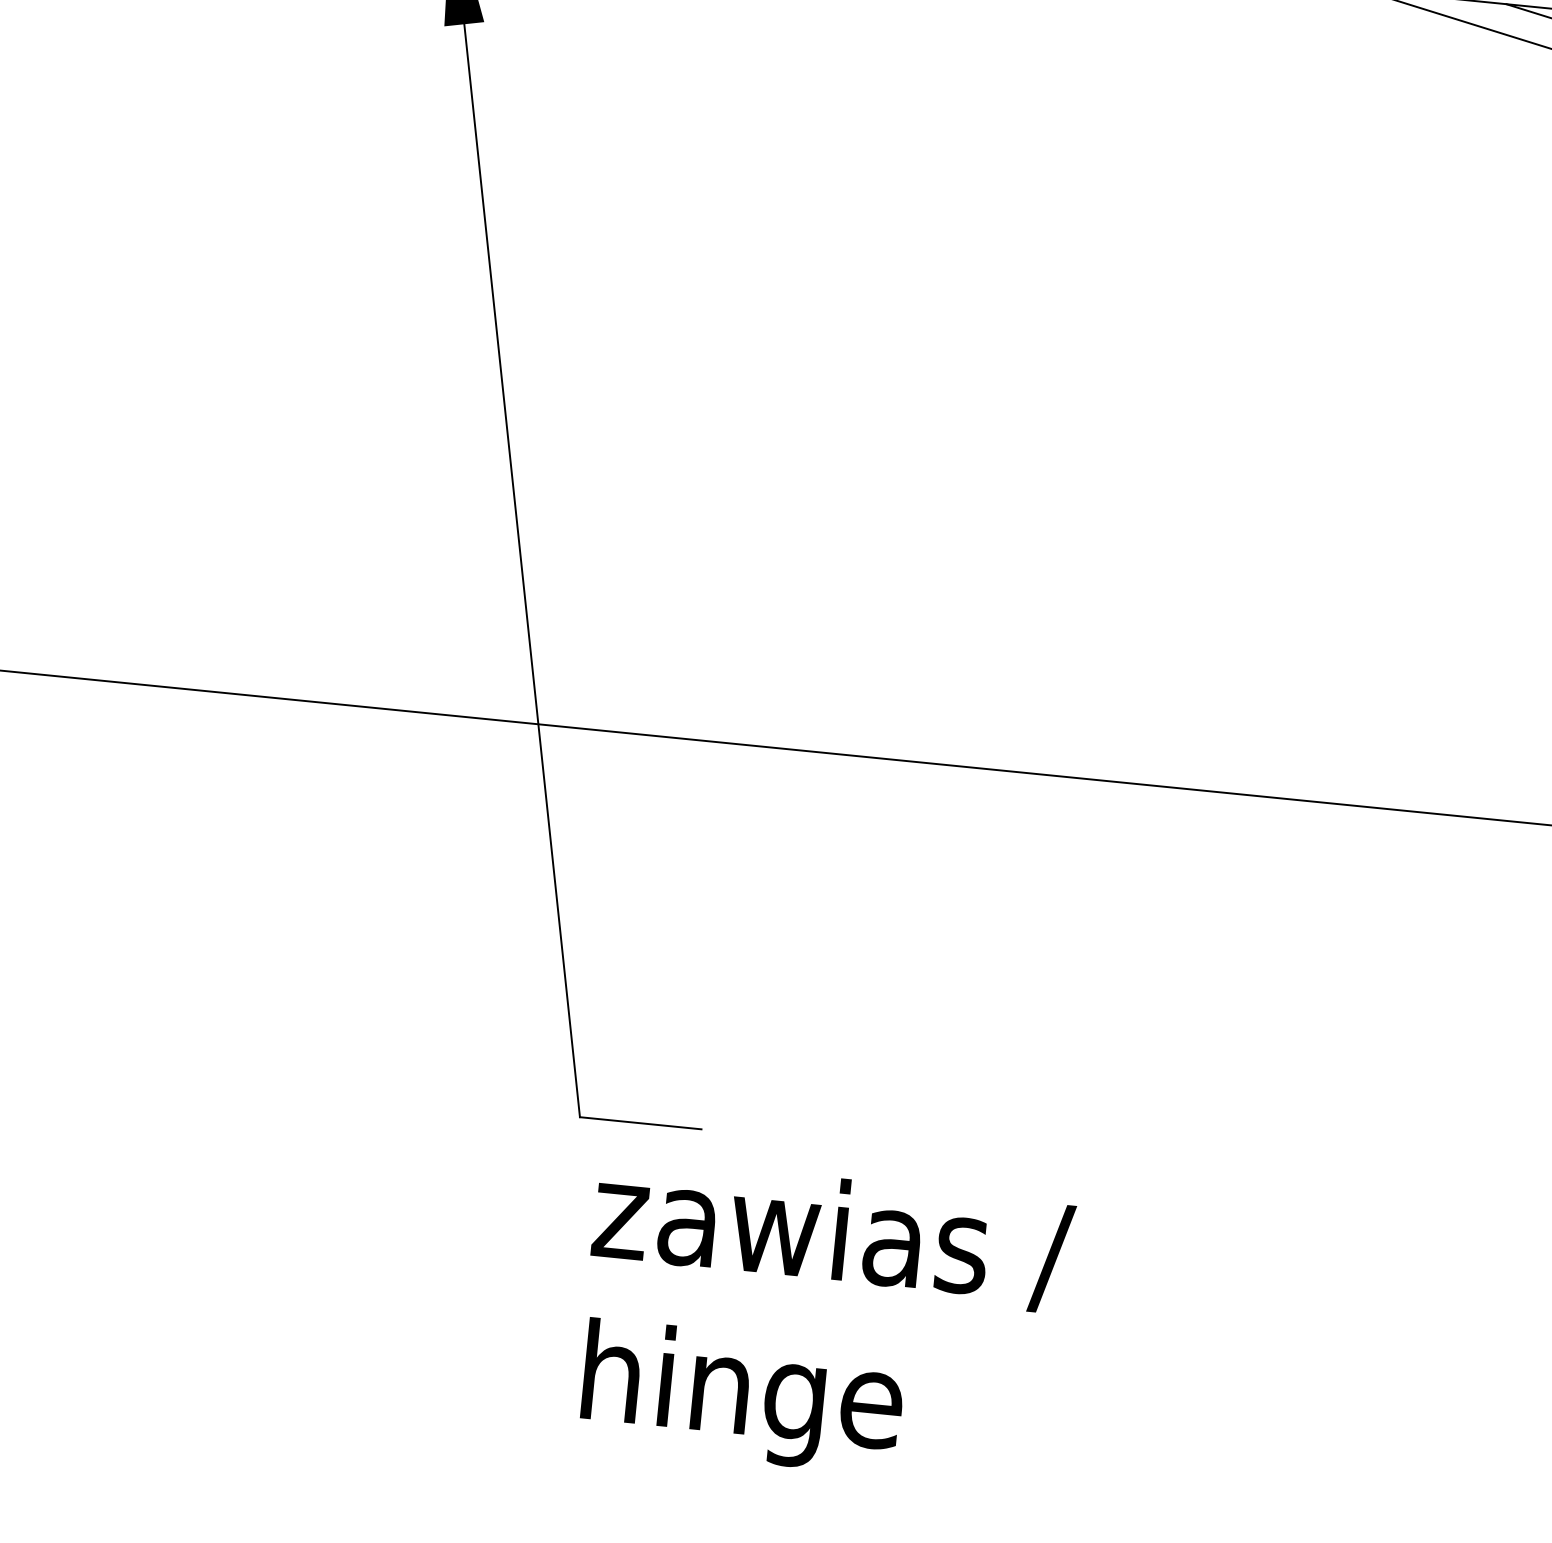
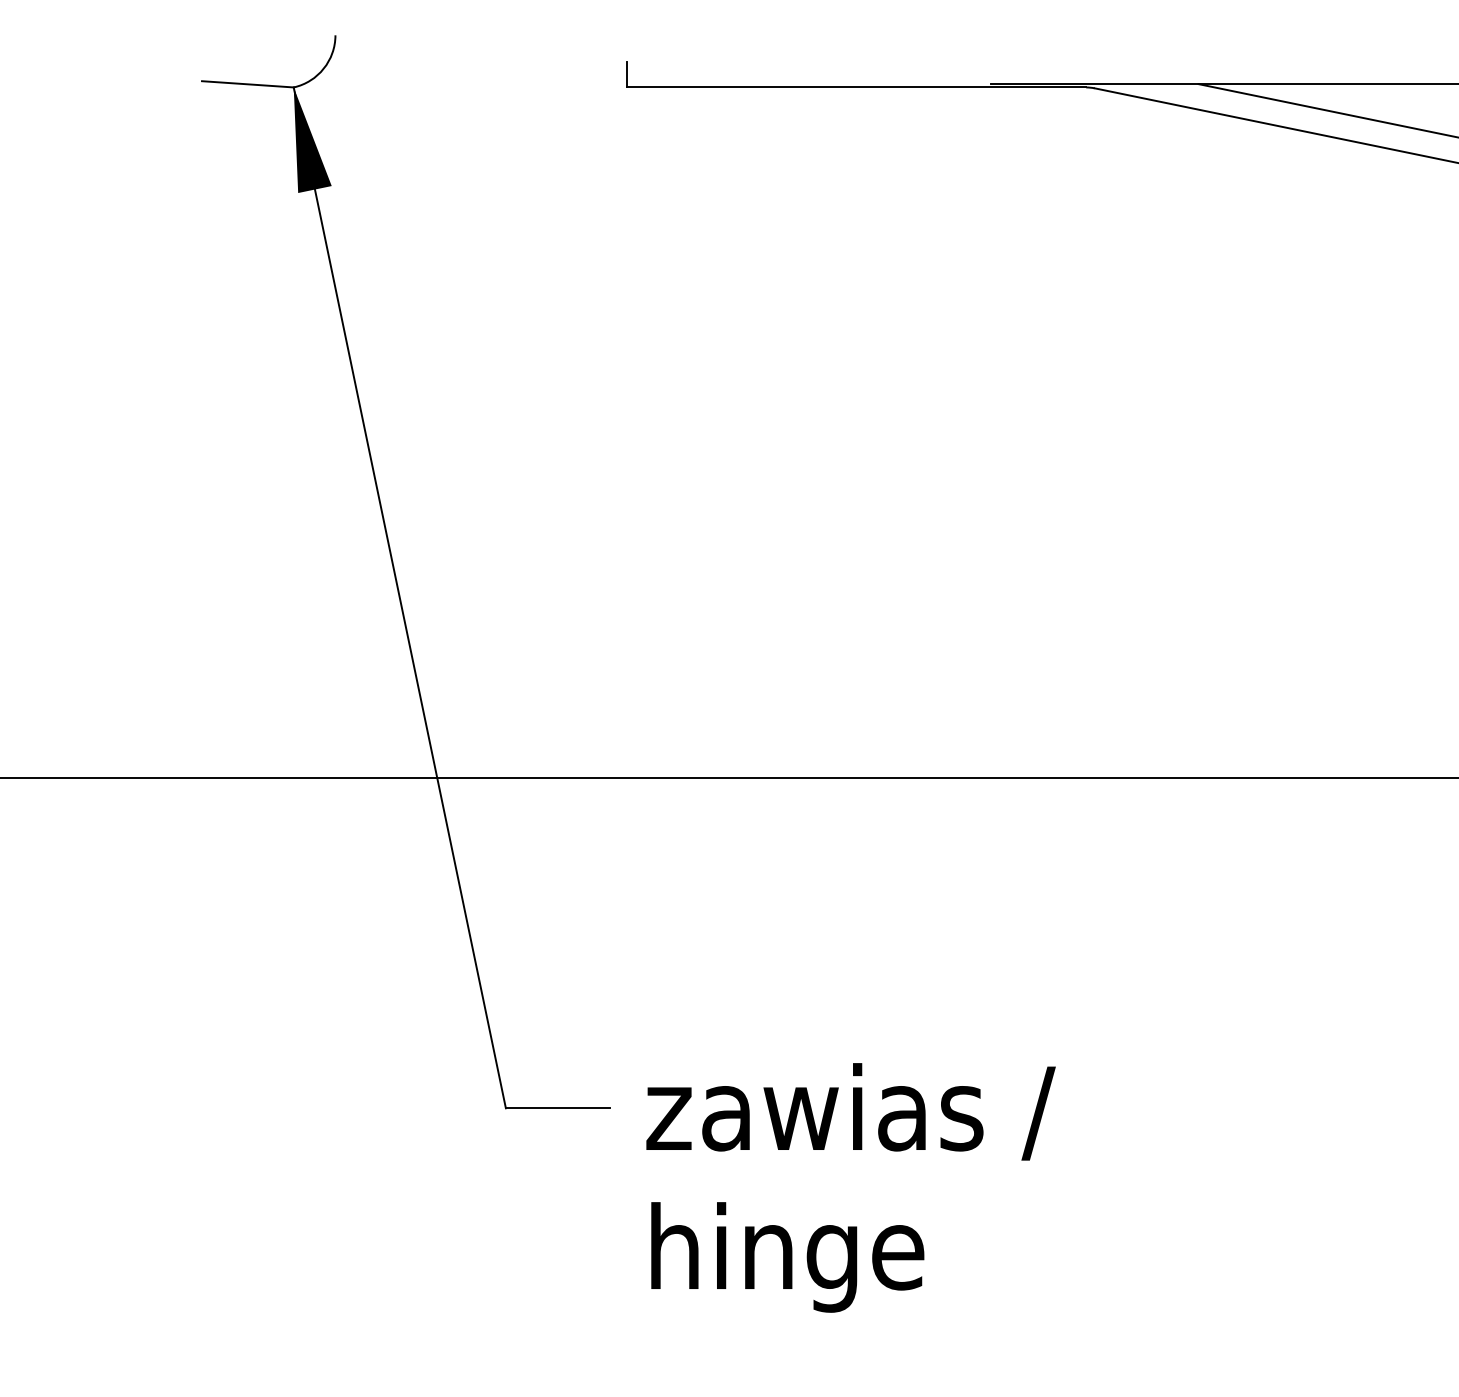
text: (823, 1323) -> (850, 1187), moved

